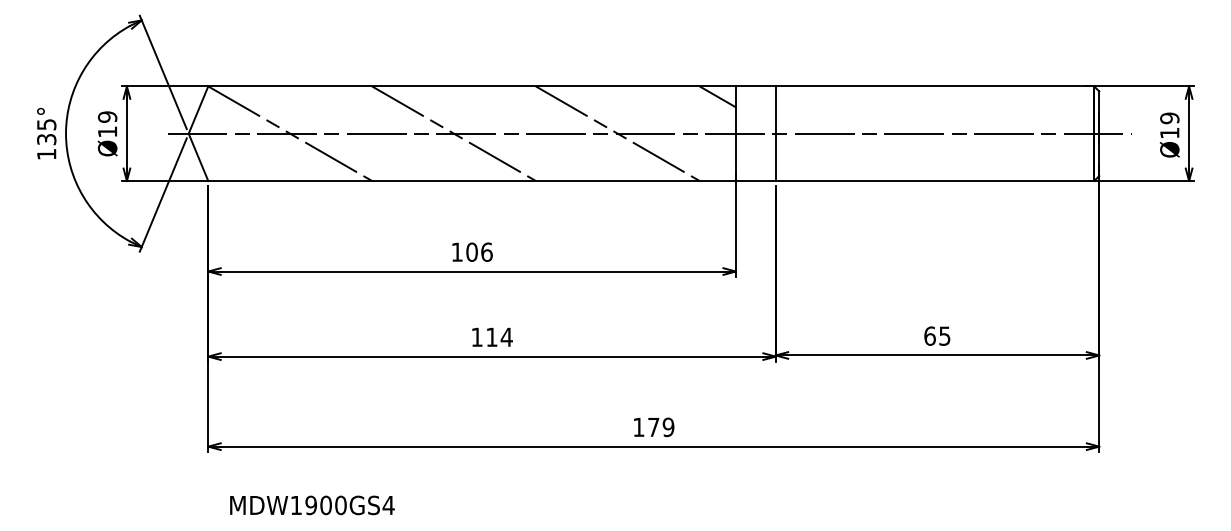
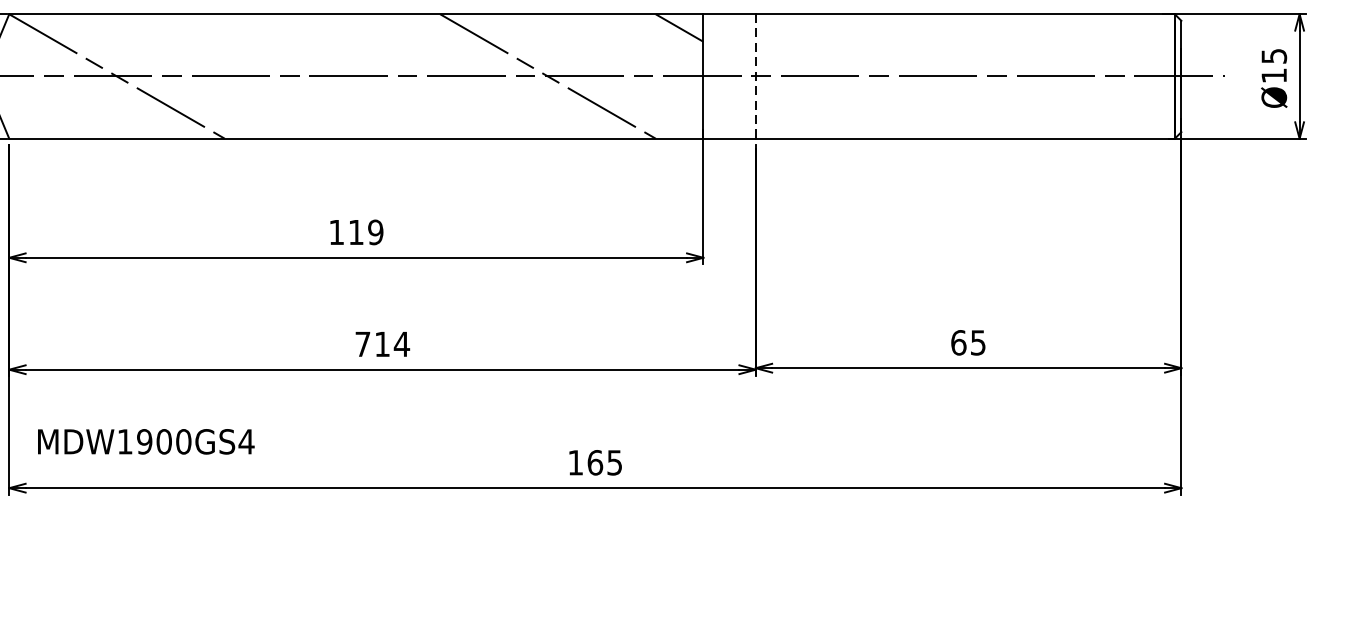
text: (1169, 118) -> (1273, 56), Ø19 -> Ø15
line: (453, 133) -> (331, 76), removed
line: (775, 133) -> (755, 76), solid -> dashed
text: (479, 251) -> (366, 231), 106 -> 119
text: (476, 336) -> (362, 343), 114 -> 714
text: (661, 427) -> (605, 462), 179 -> 165
text: (312, 505) -> (146, 441), moved

